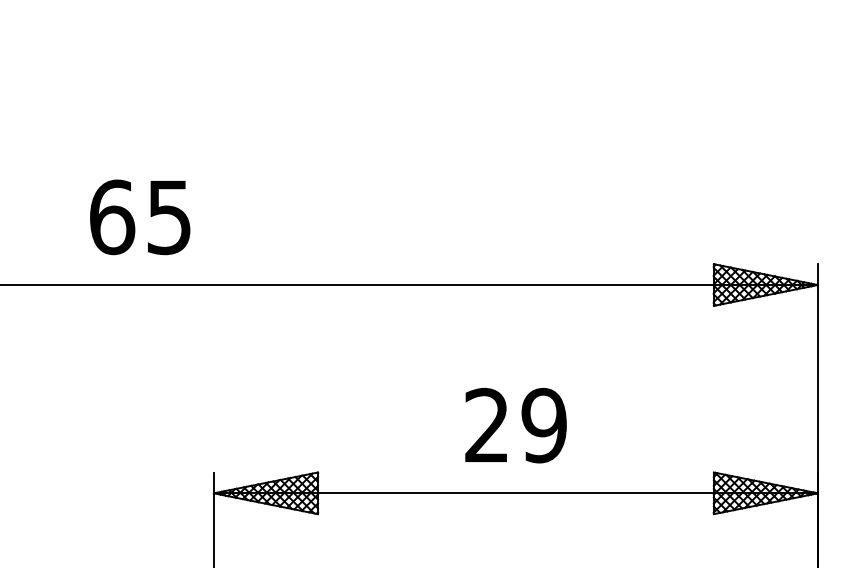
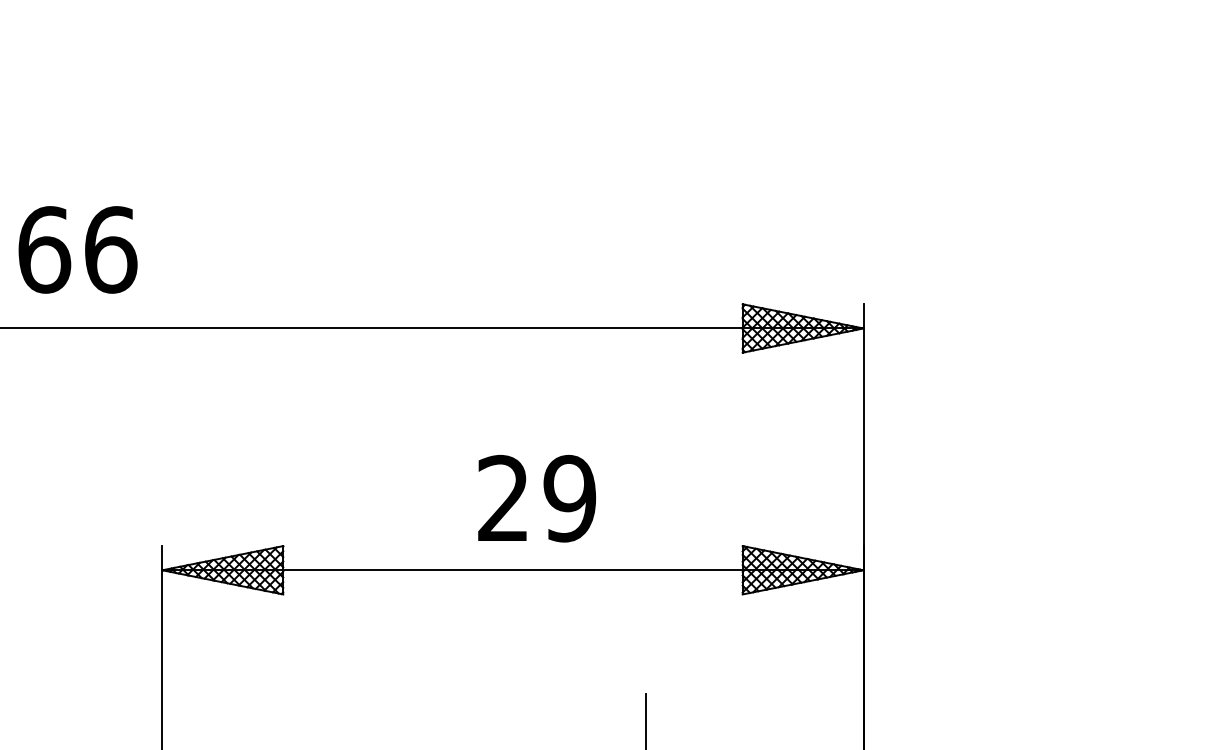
text: (170, 216) -> (111, 249), 65 -> 66
text: (515, 425) -> (536, 498), moved

